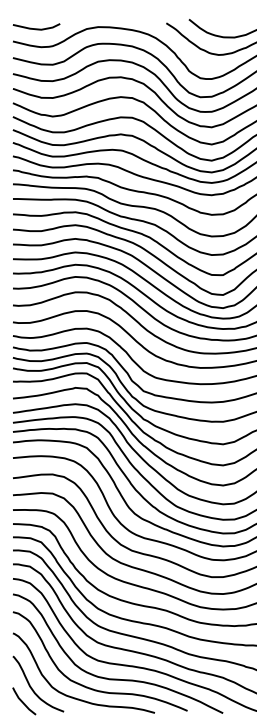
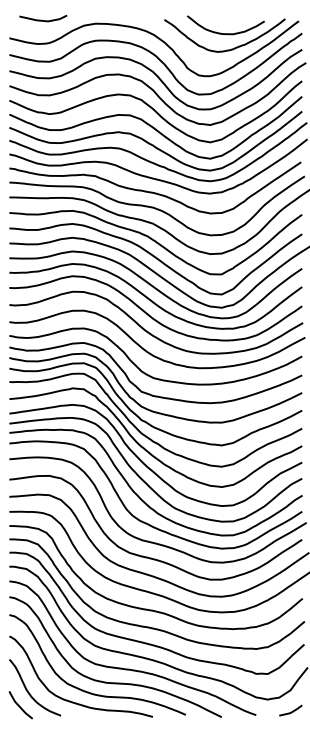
line: (36, 28) -> (43, 20), moved

